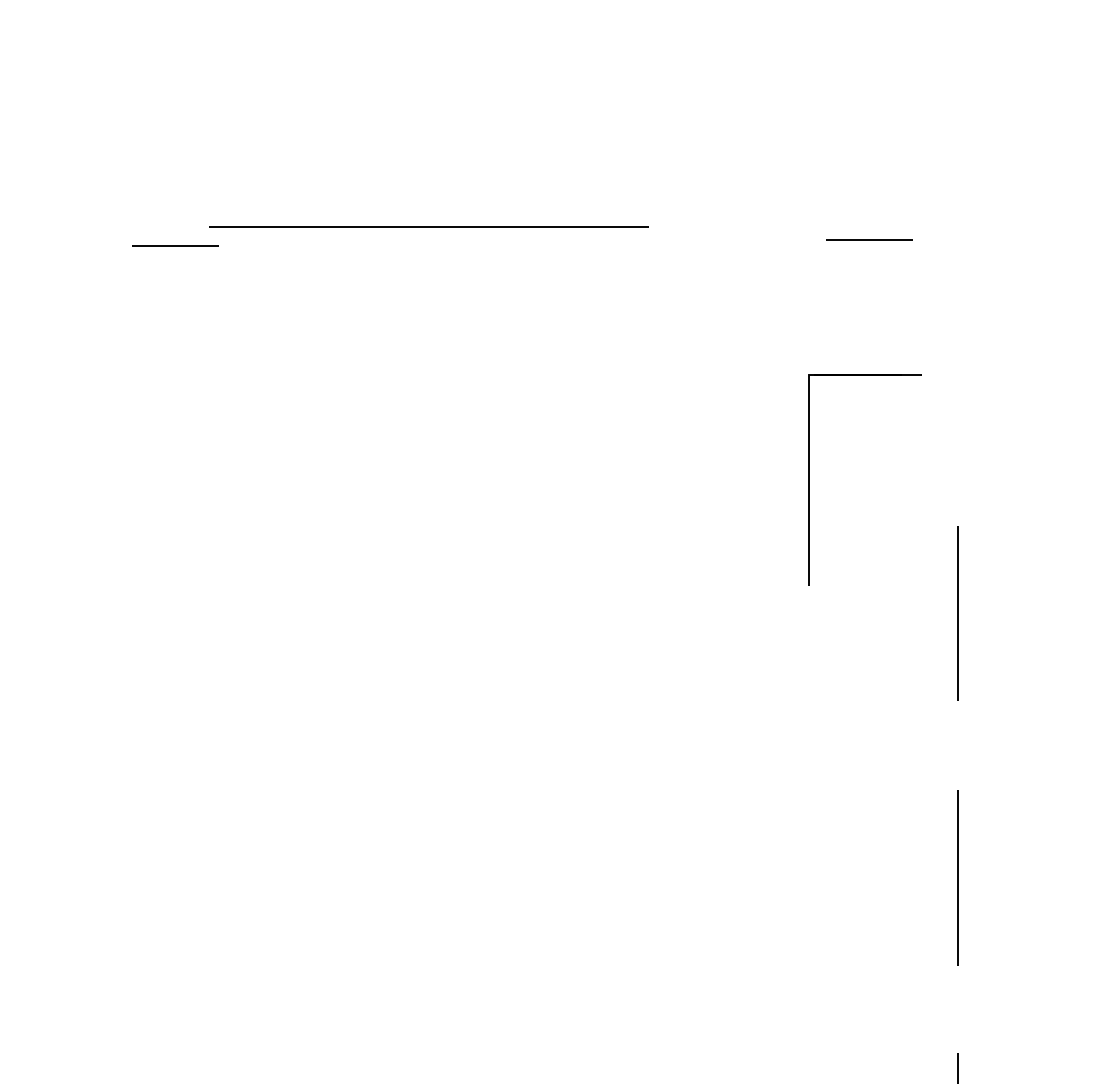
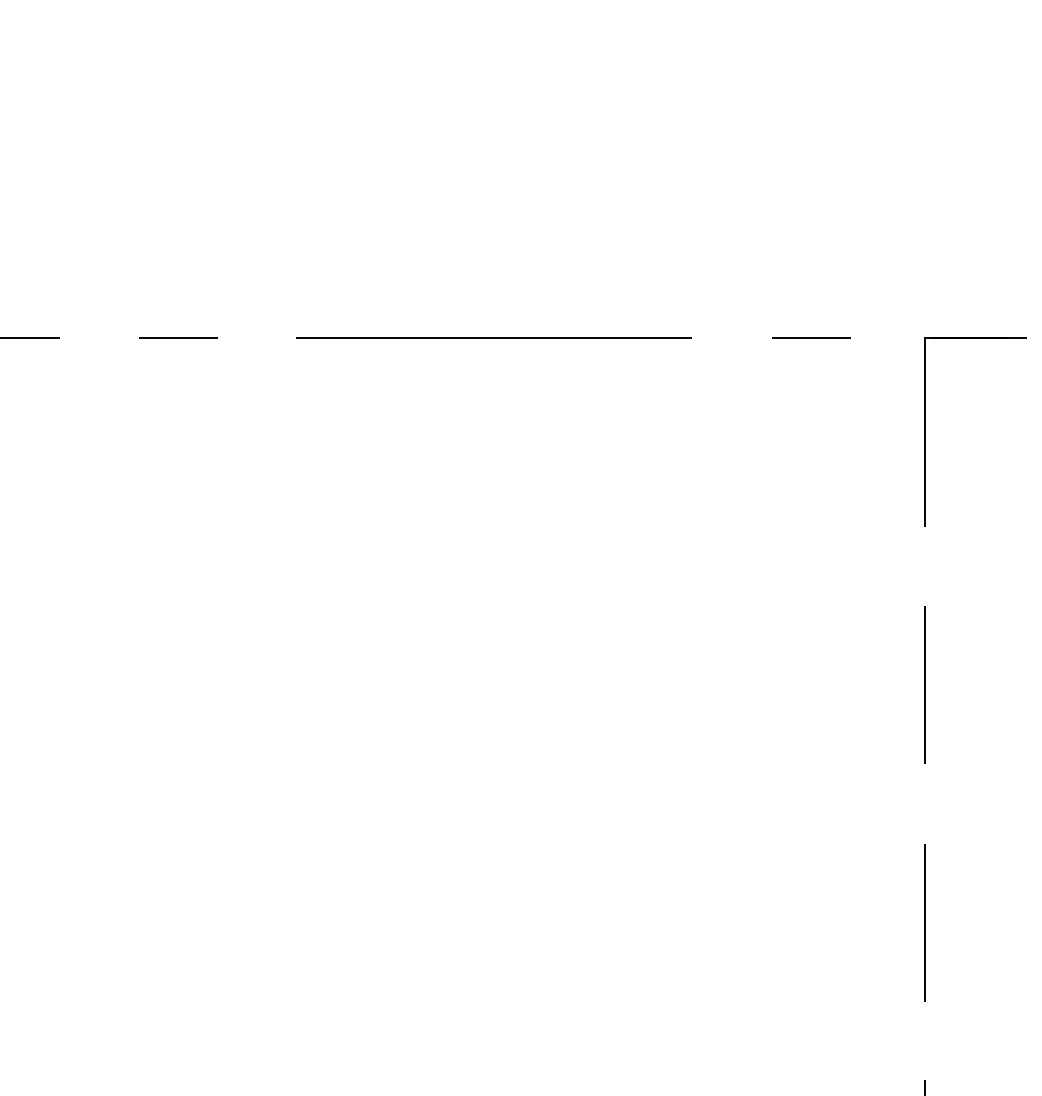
line: (428, 226) -> (493, 337), moved
line: (869, 239) -> (811, 337), moved
line: (175, 245) -> (178, 337), moved
part: (809, 479) -> (925, 431), moved

